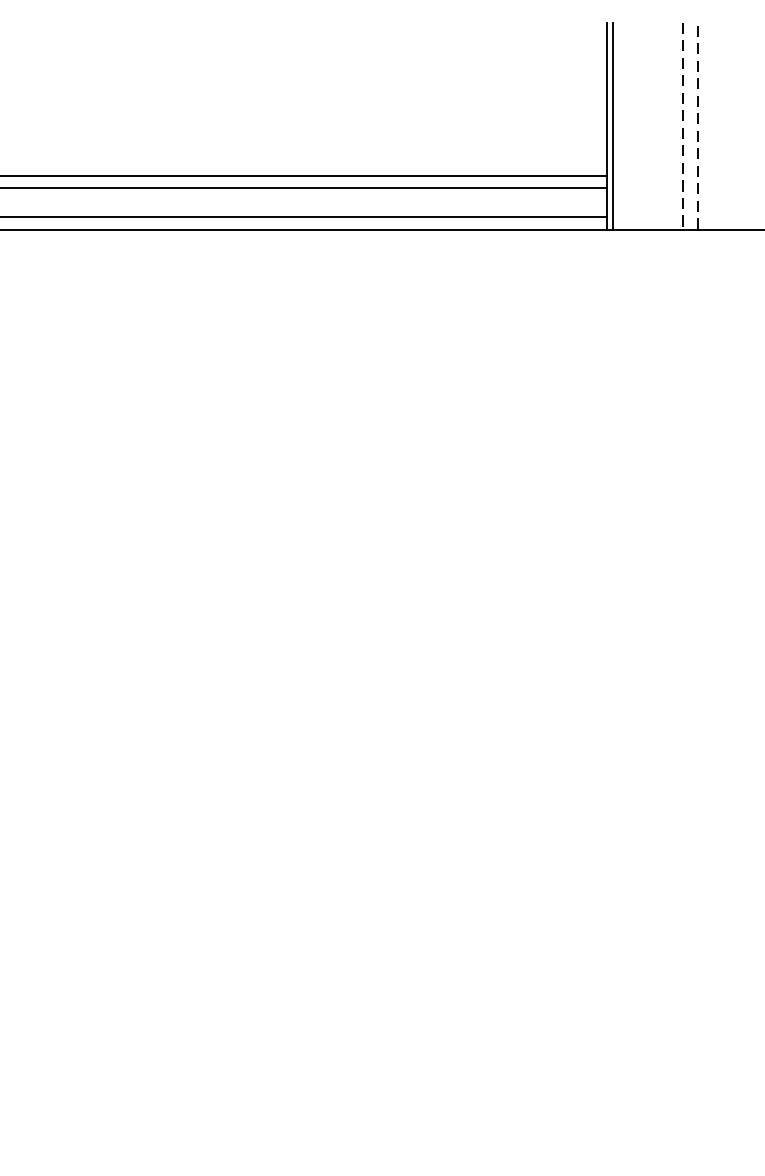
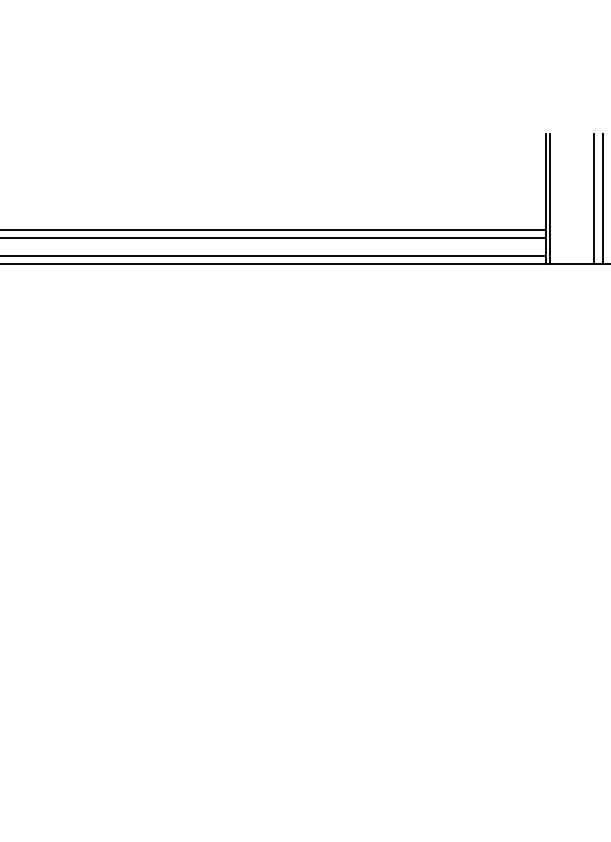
line: (683, 125) -> (594, 198), dashed -> solid
line: (698, 125) -> (603, 198), dashed -> solid

